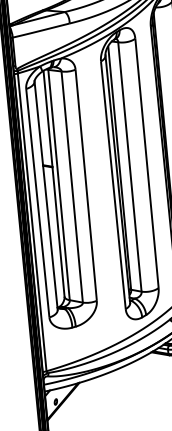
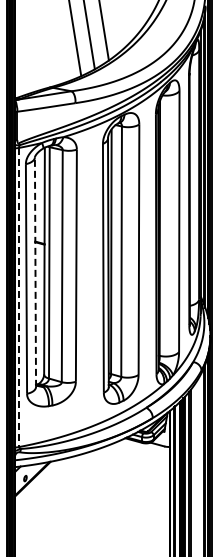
line: (46, 195) -> (35, 272), solid -> dashed
line: (32, 222) -> (19, 297), solid -> dashed

